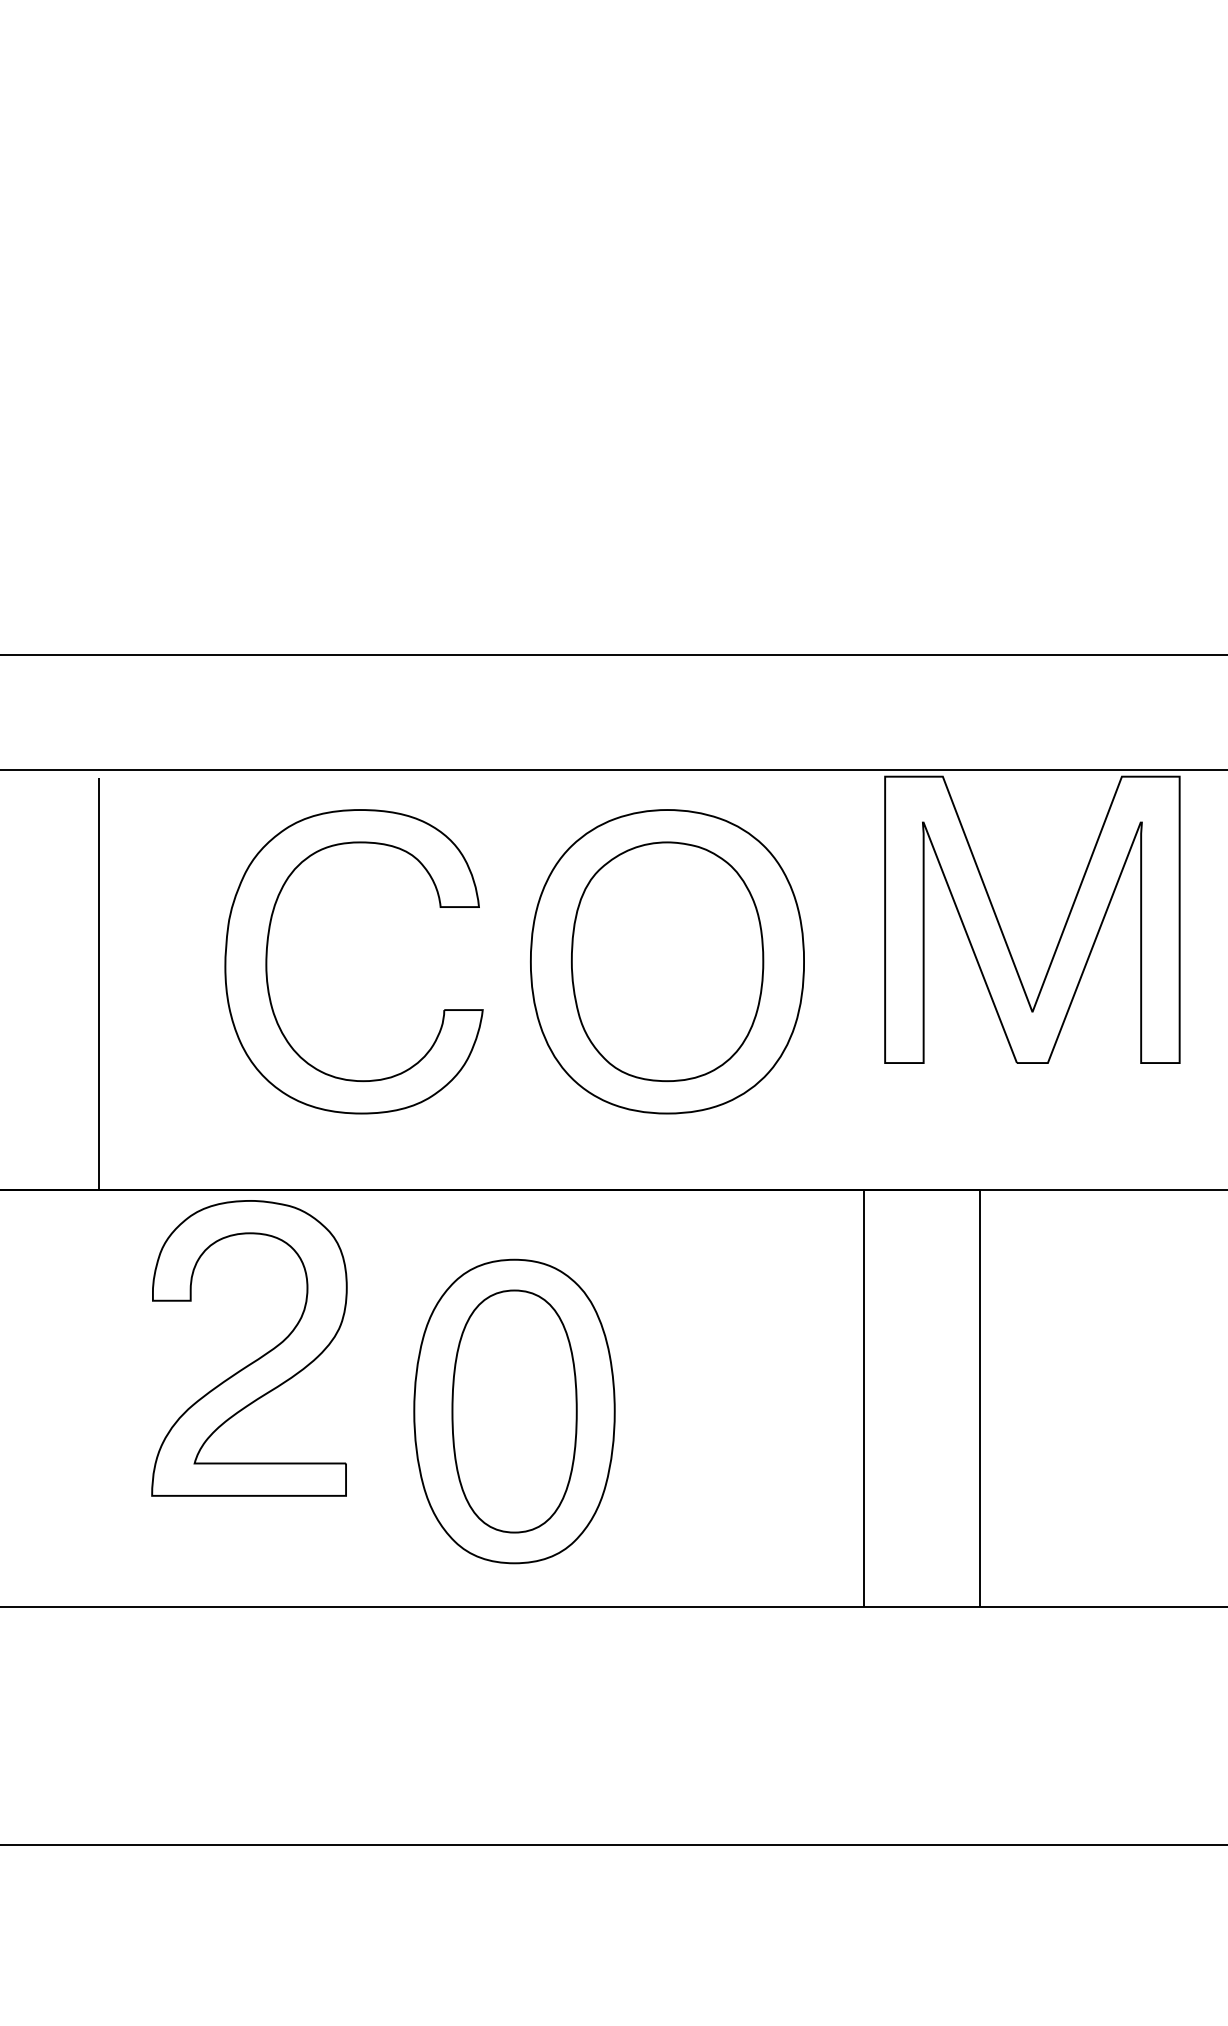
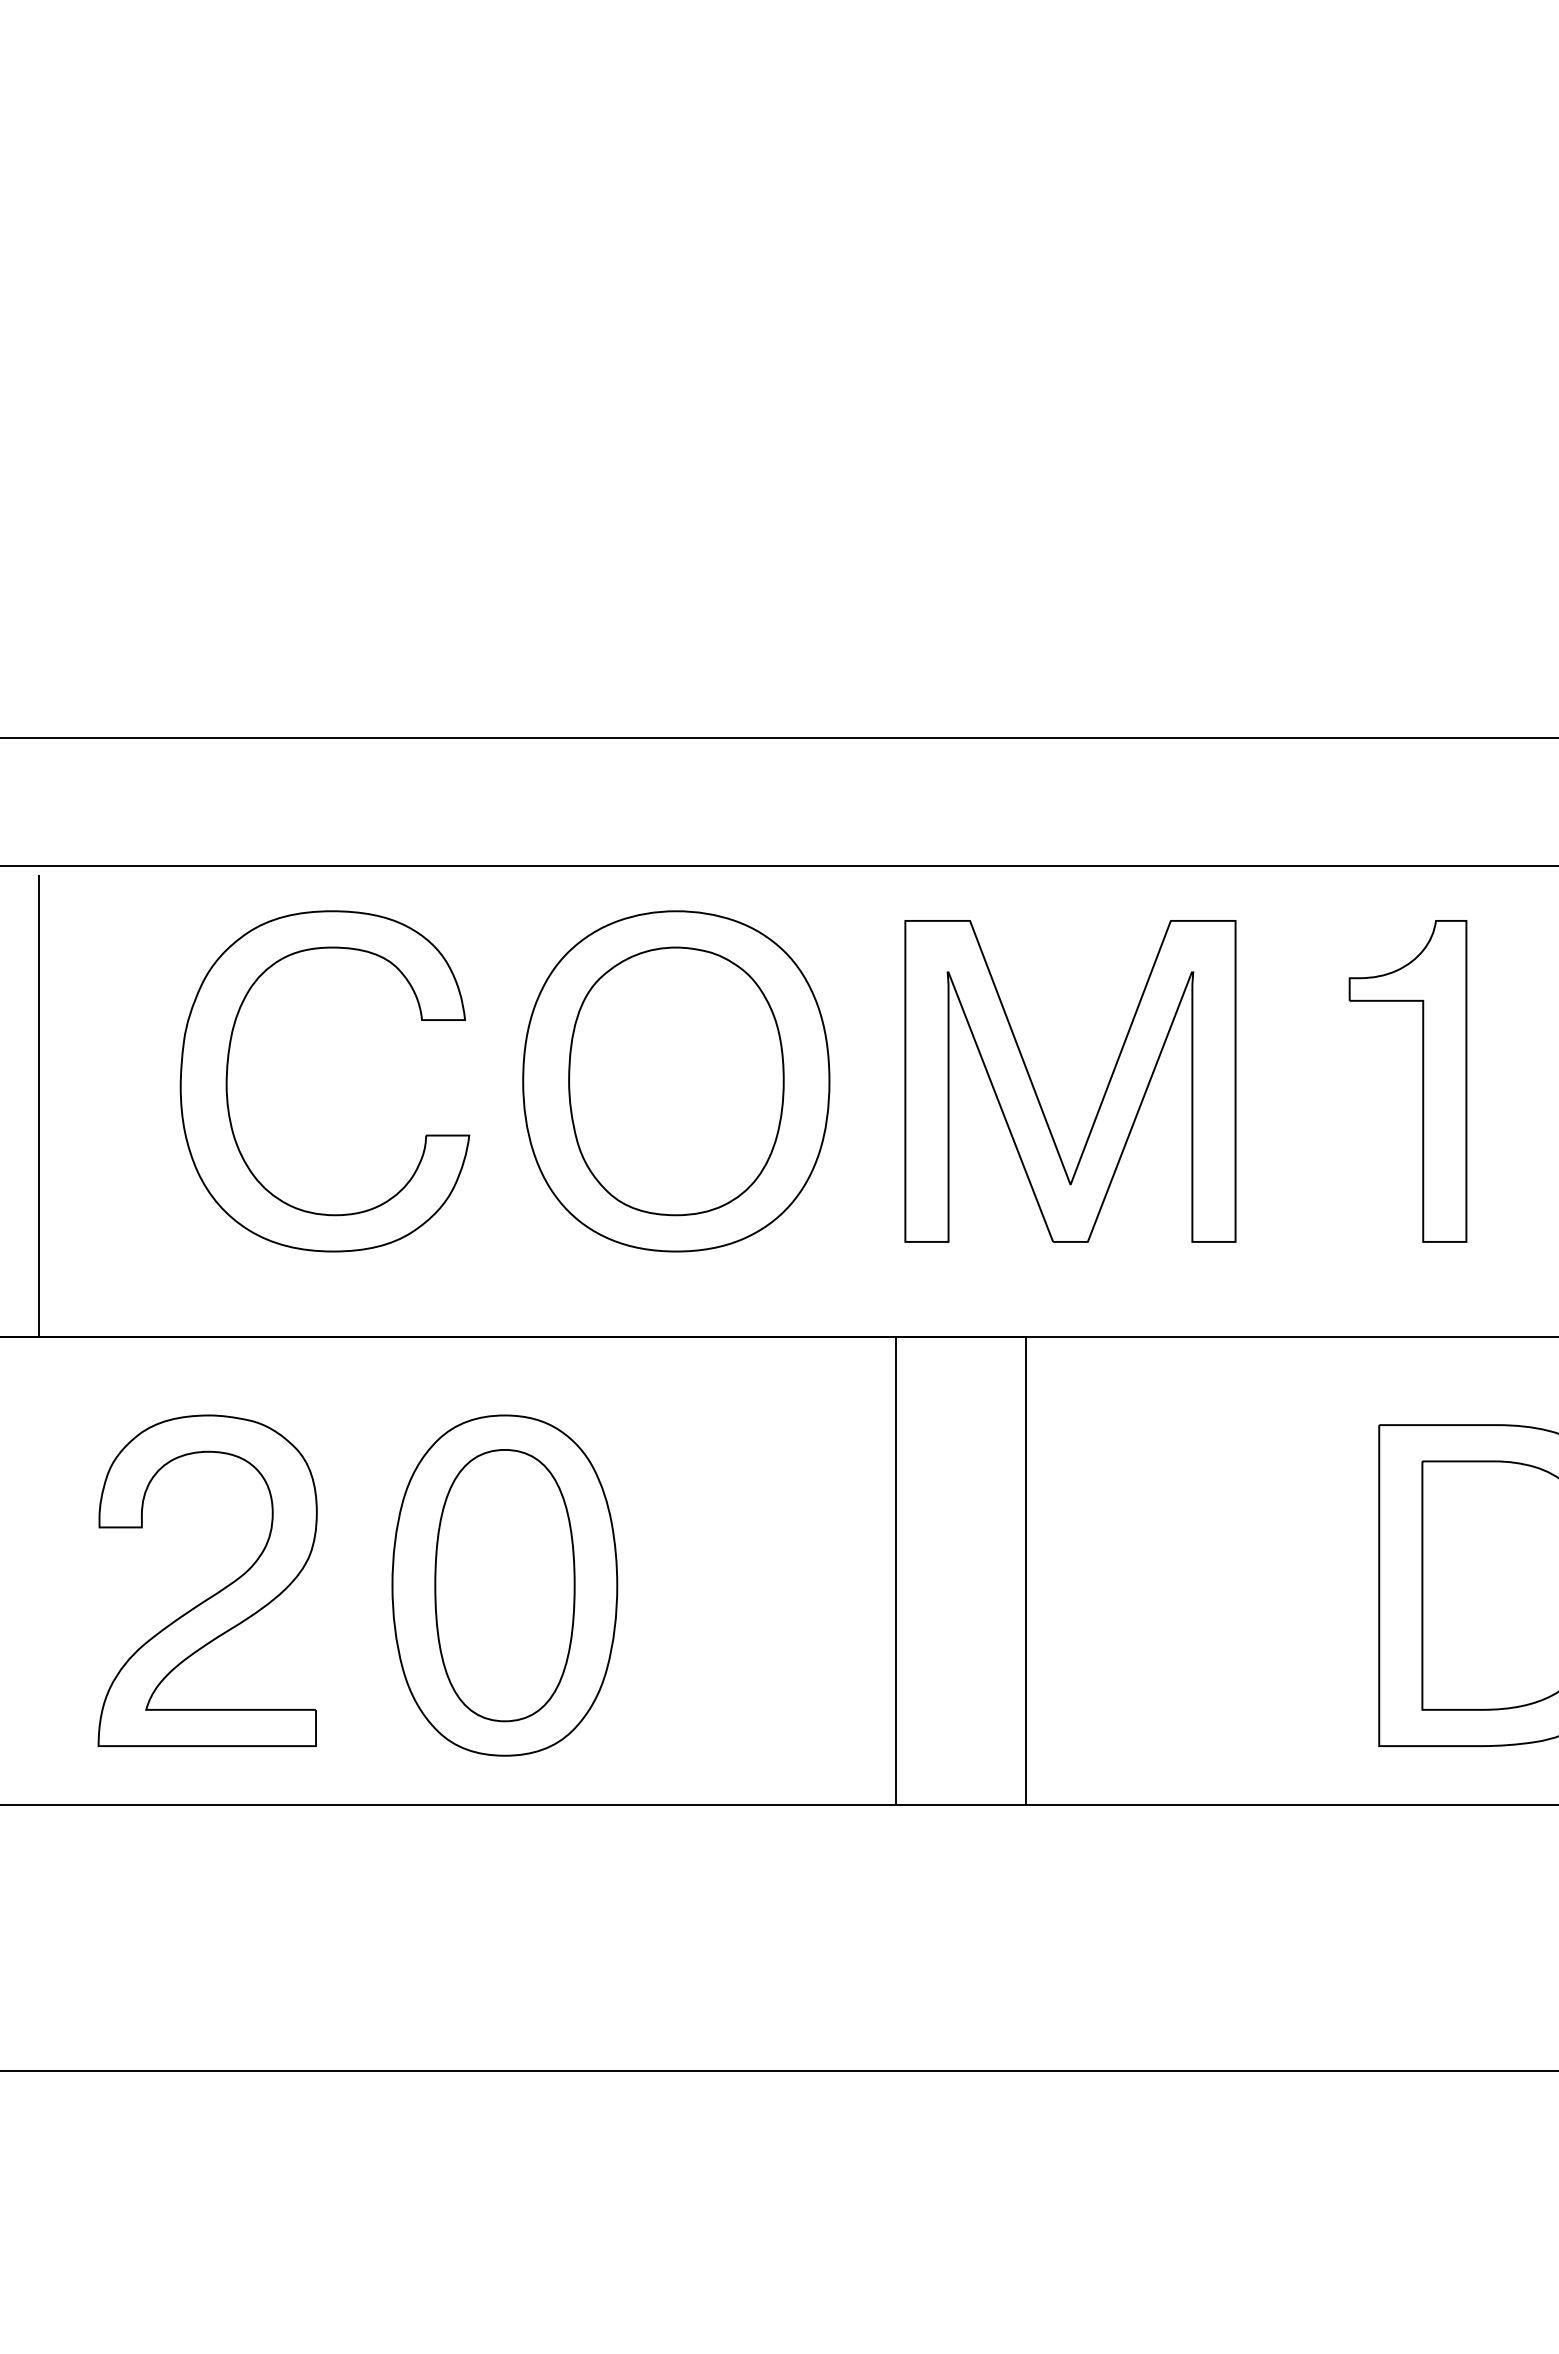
part: (1003, 931) -> (1037, 1094), moved
part: (257, 1358) -> (216, 1592), moved

